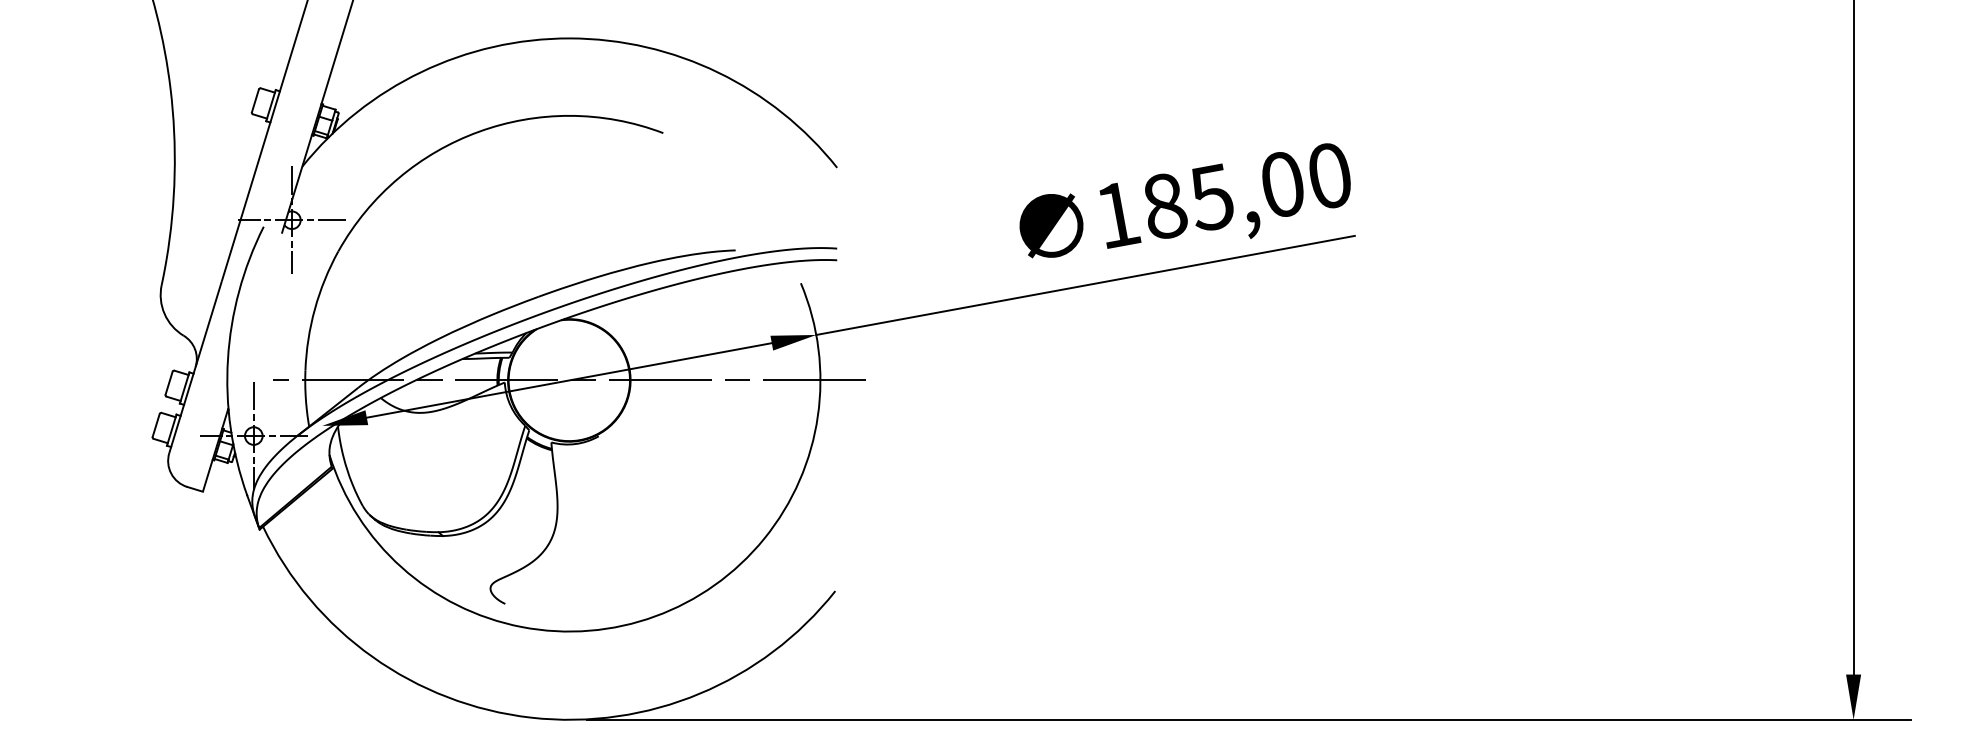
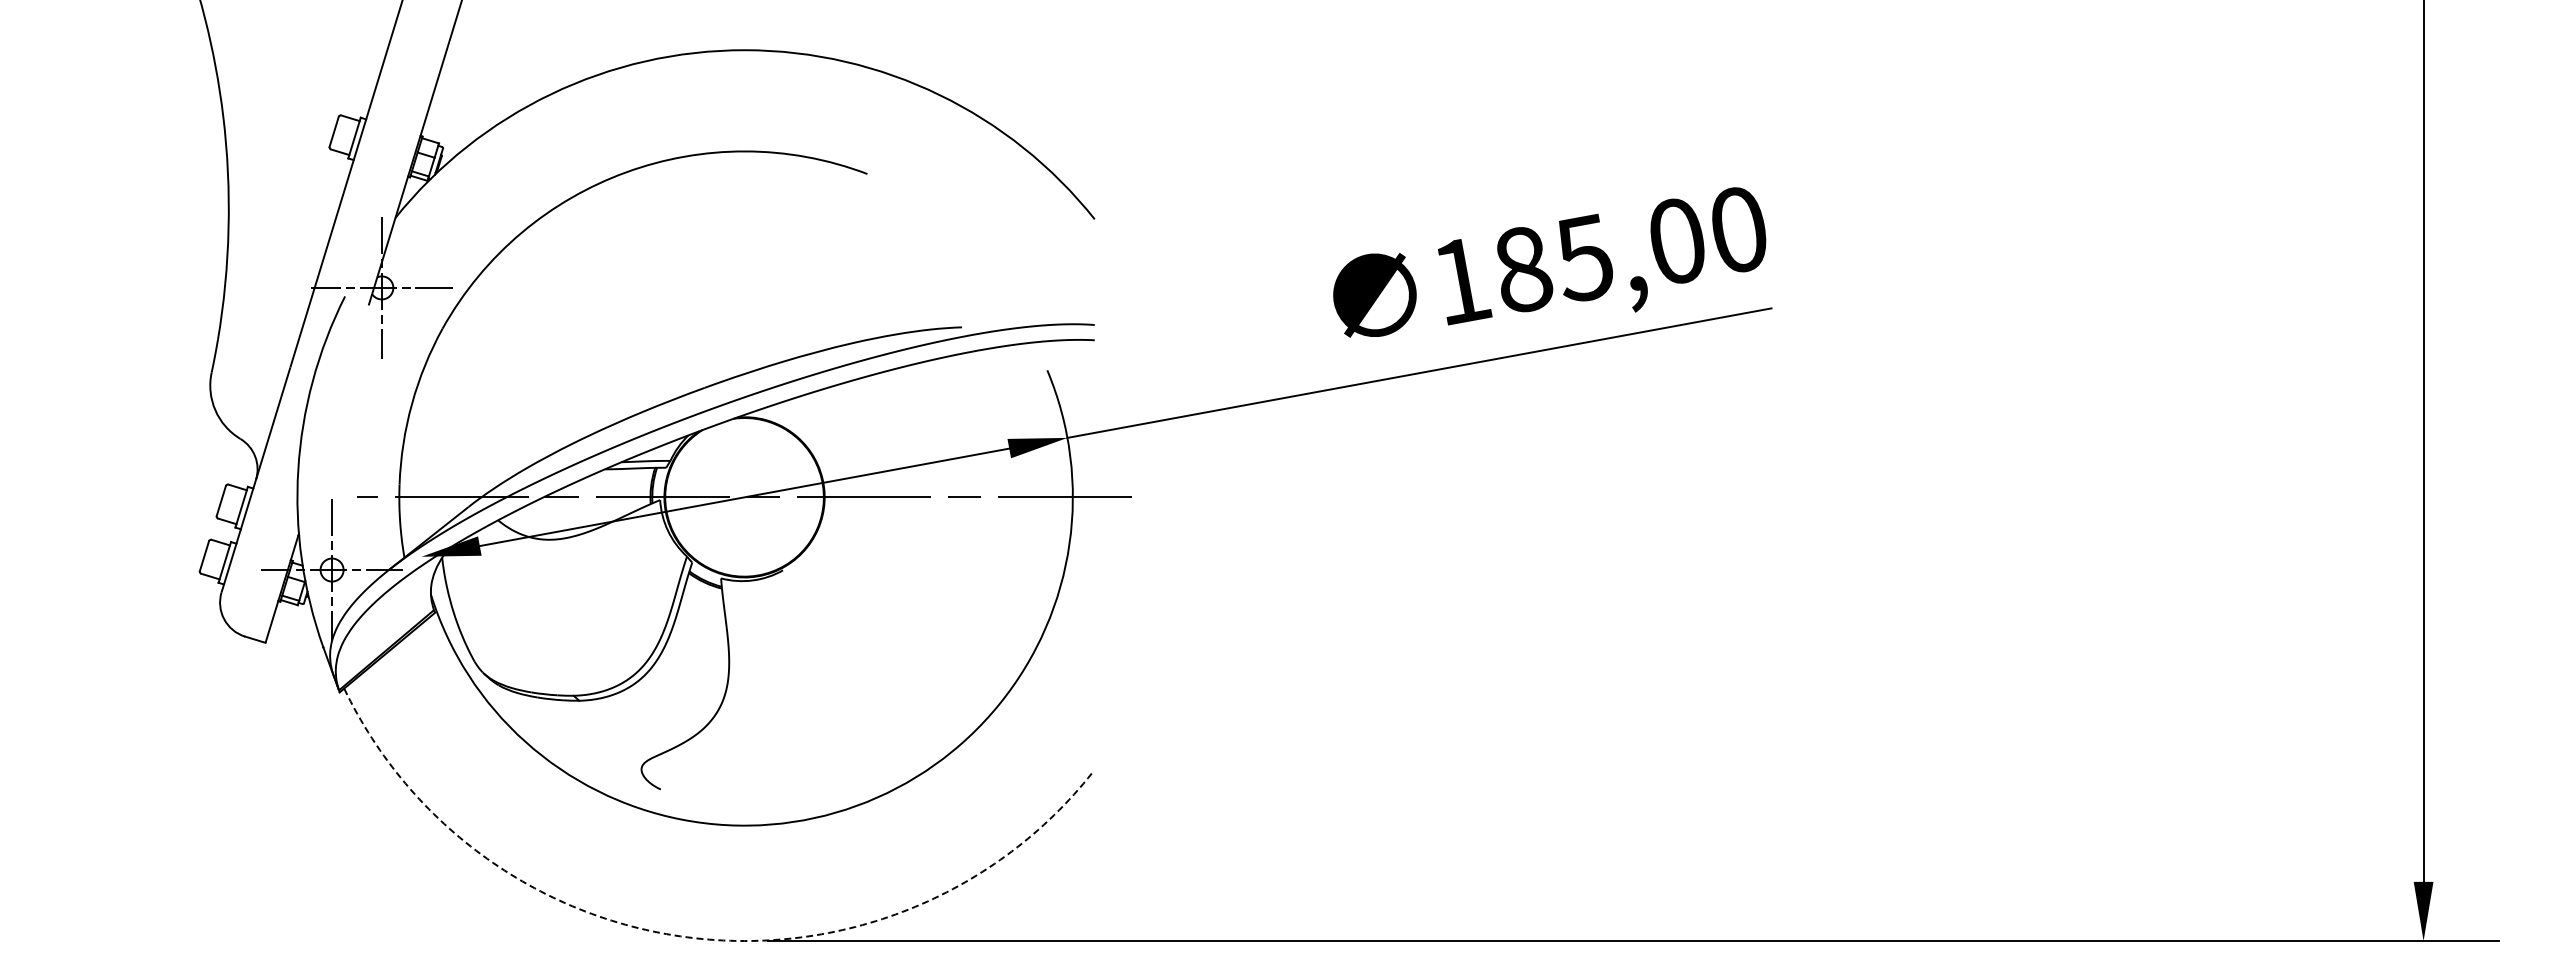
arc: (531, 717) -> (694, 938), solid -> dashed

